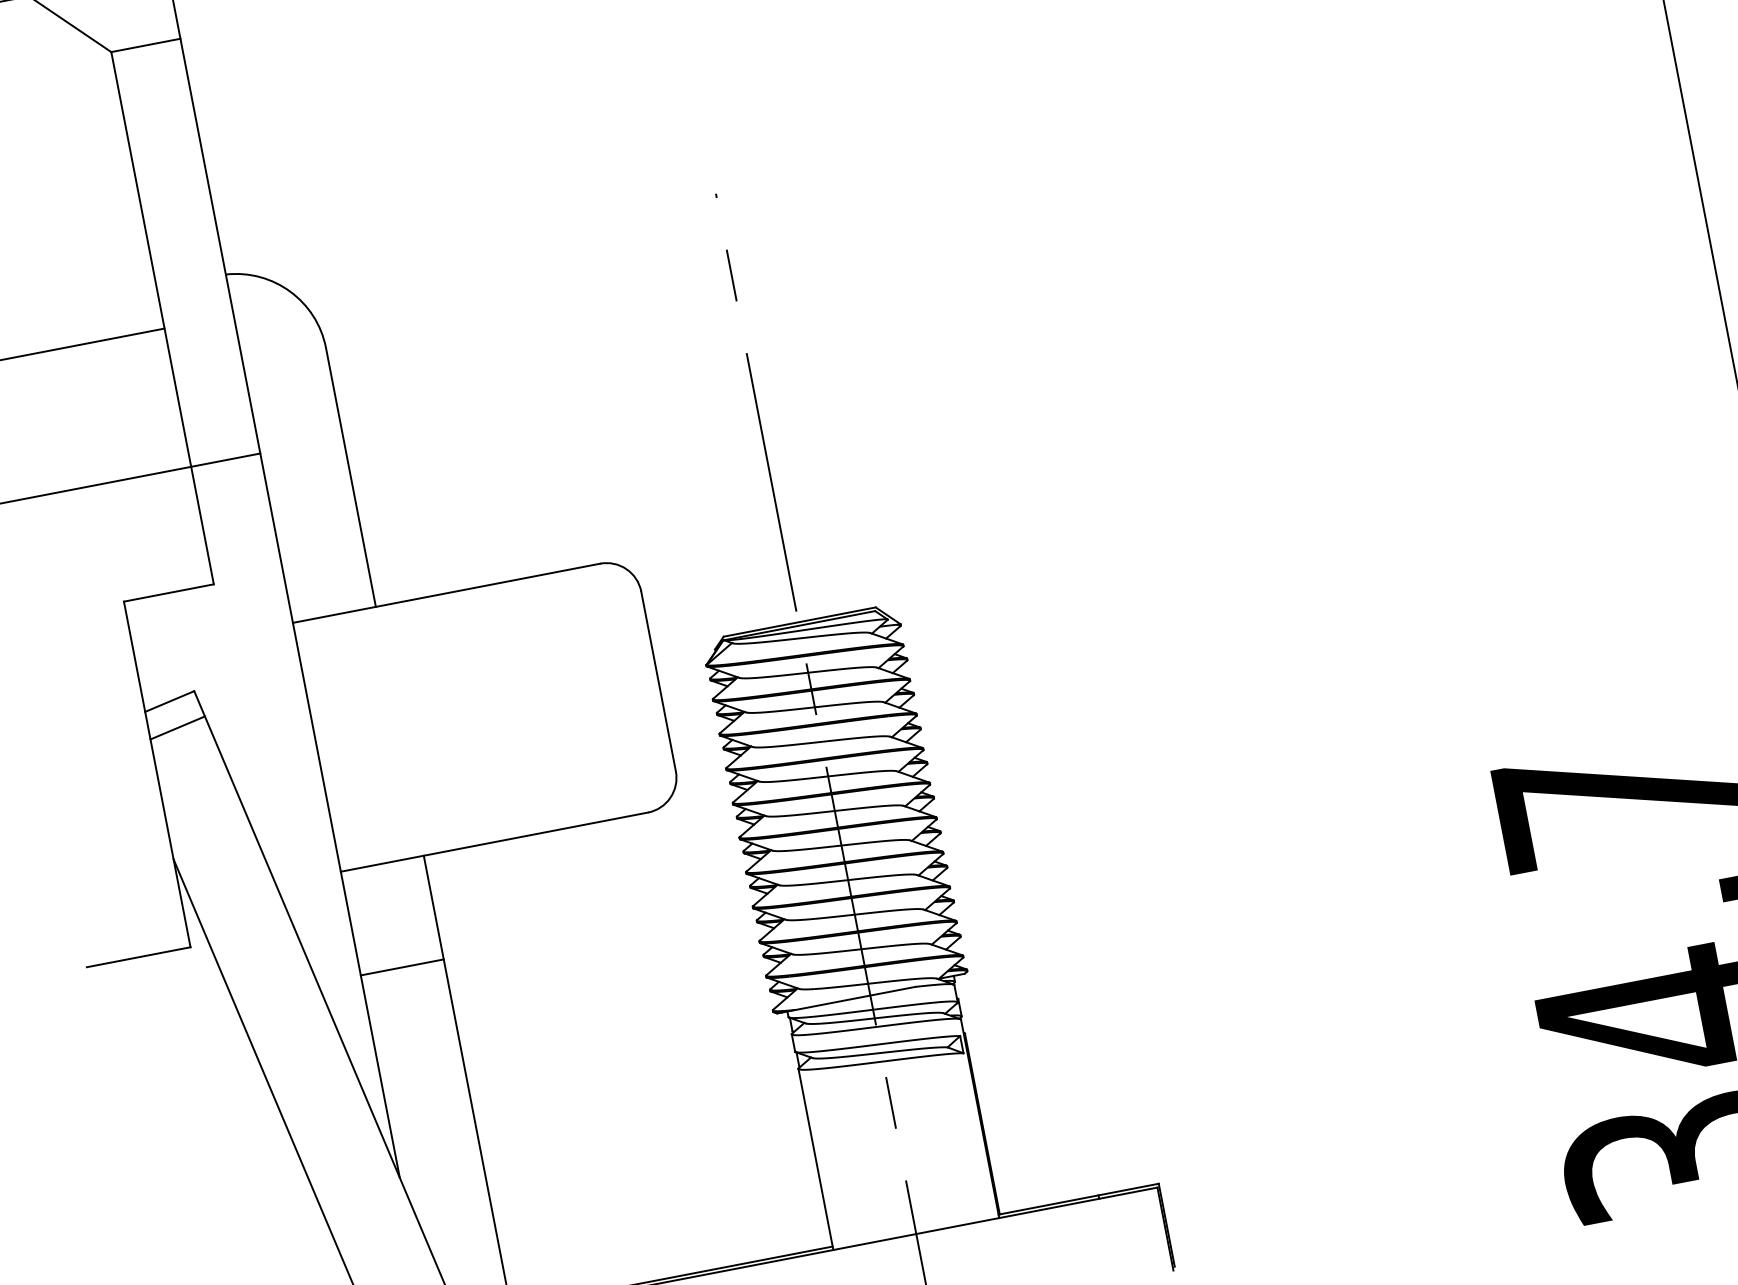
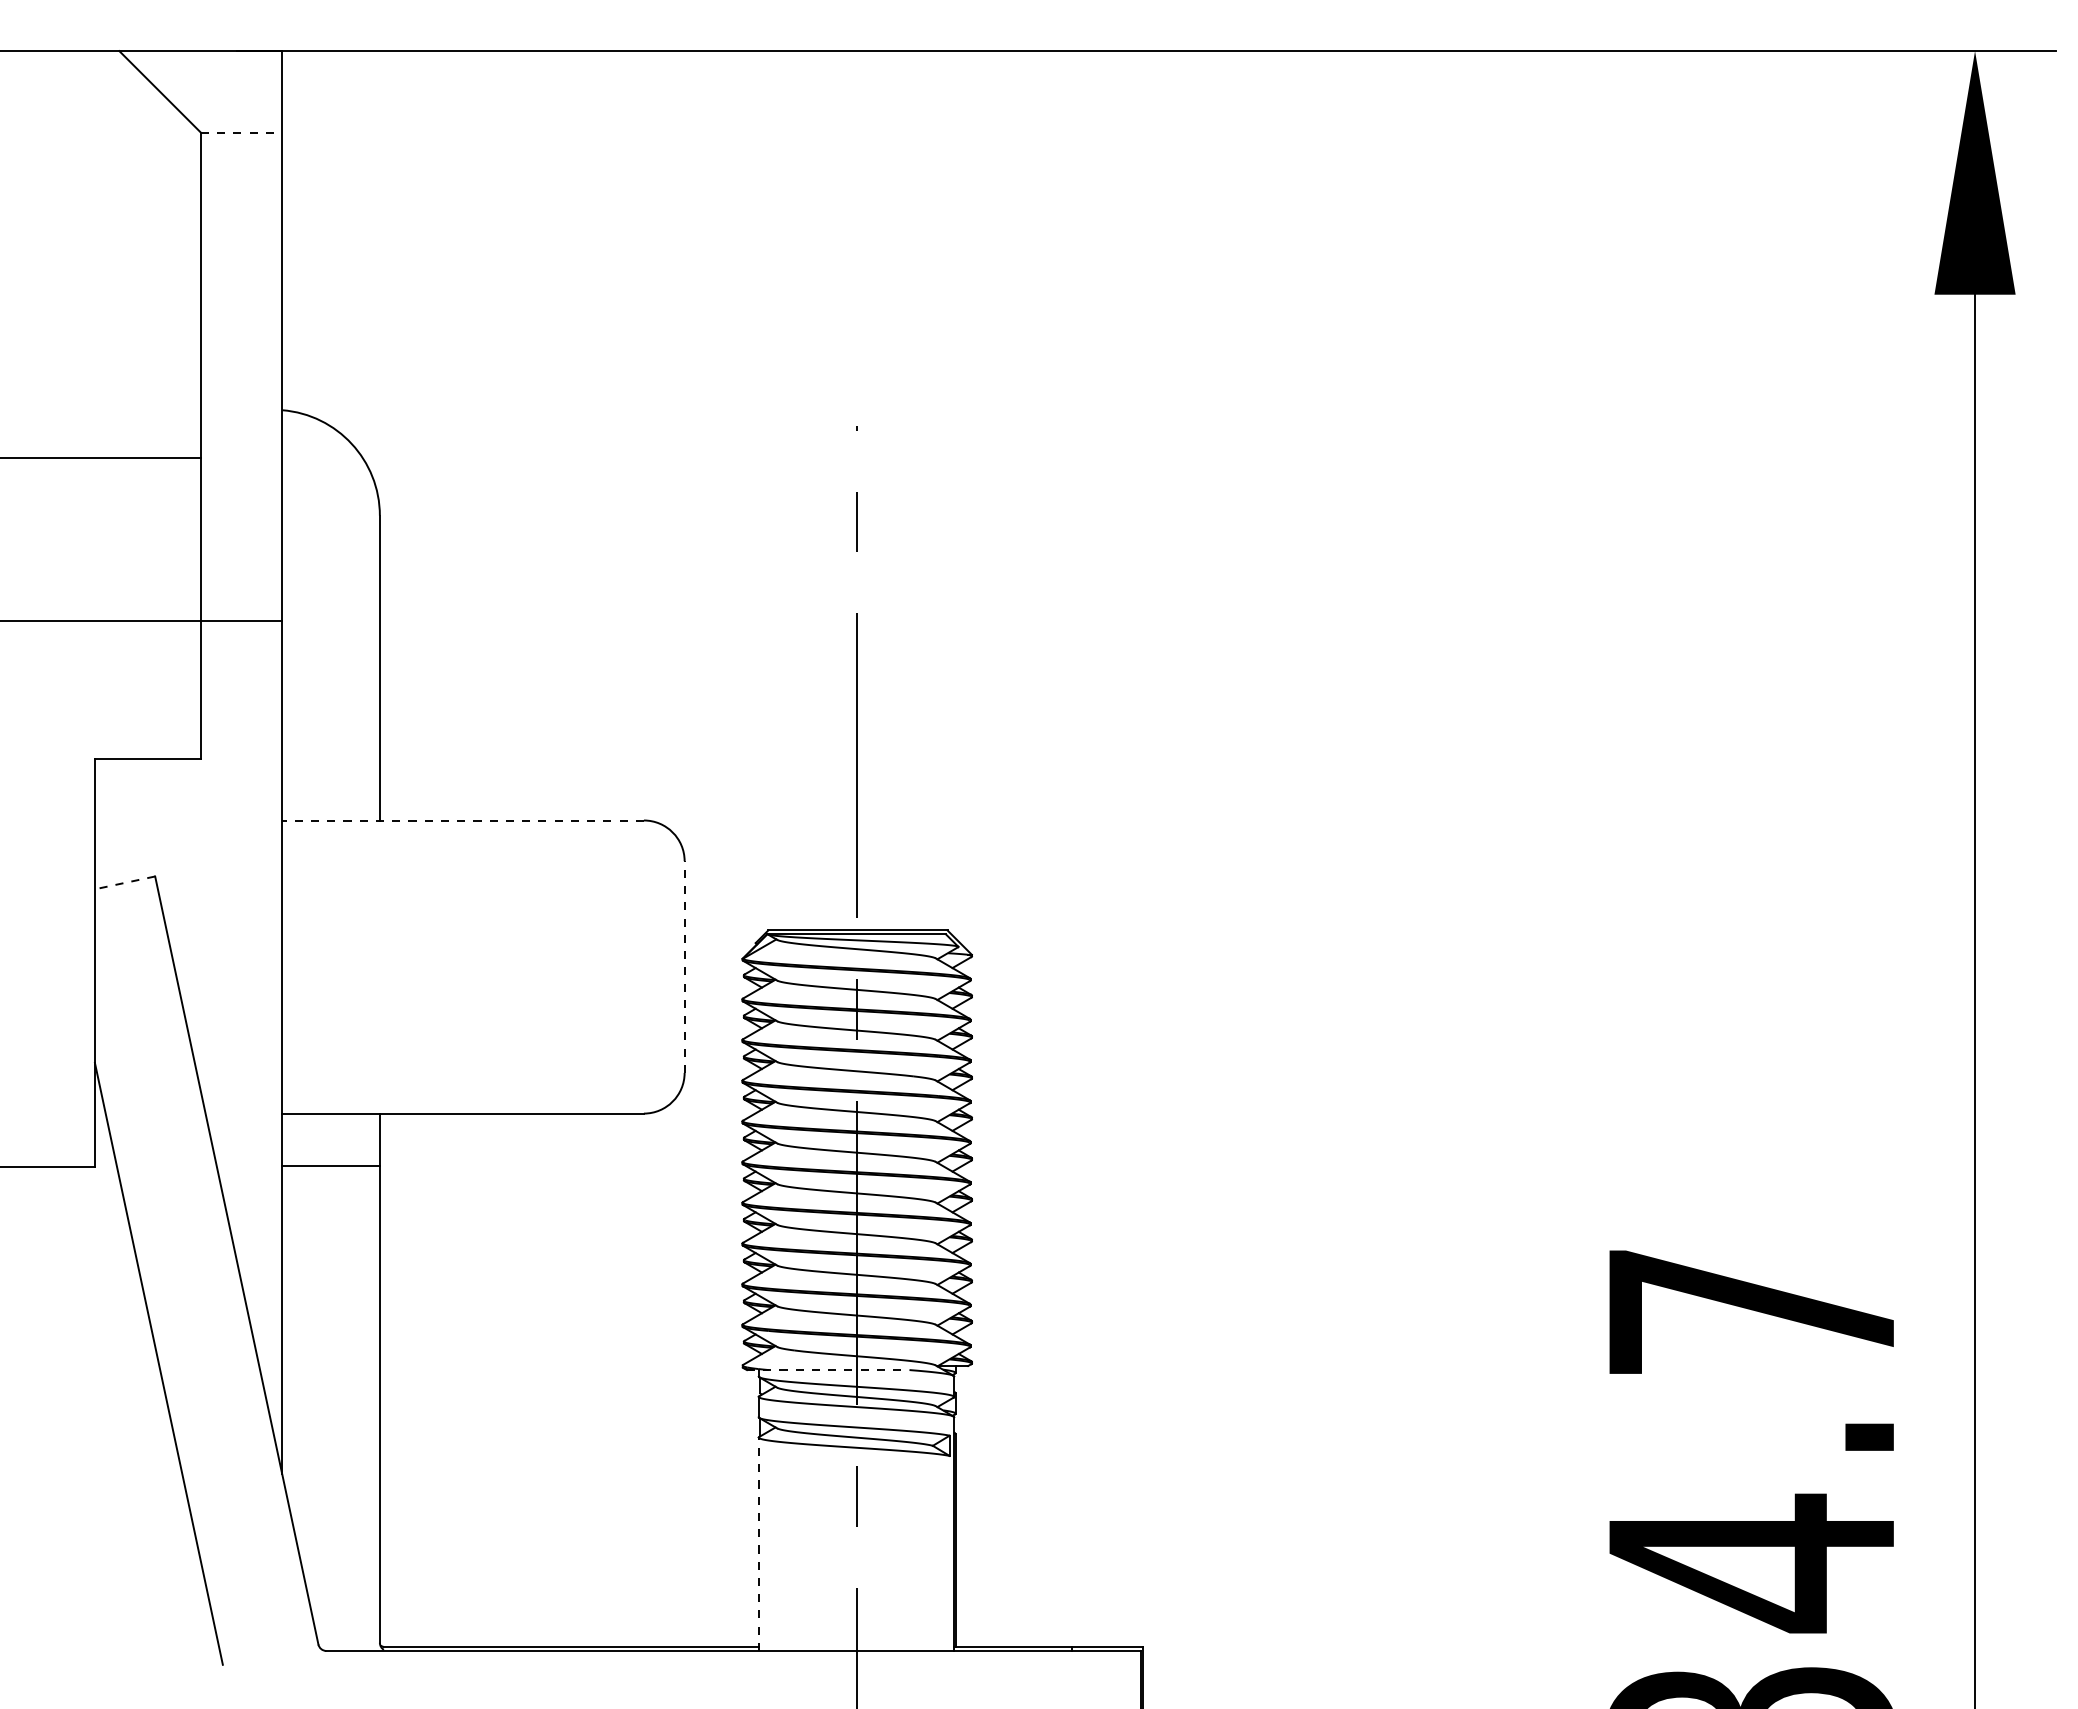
line: (145, 45) -> (241, 132), solid -> dashed
line: (446, 593) -> (463, 820), solid -> dashed
line: (658, 681) -> (684, 967), solid -> dashed
line: (170, 701) -> (125, 882), solid -> dashed
line: (176, 727) -> (127, 914), removed
line: (401, 967) -> (330, 1165), moved
line: (846, 1000) -> (828, 1370), solid -> dashed
line: (815, 1159) -> (758, 1544), solid -> dashed

